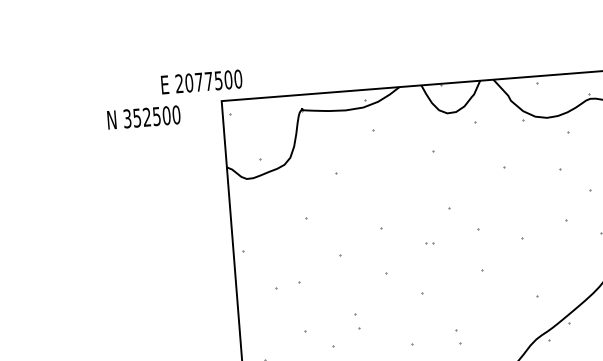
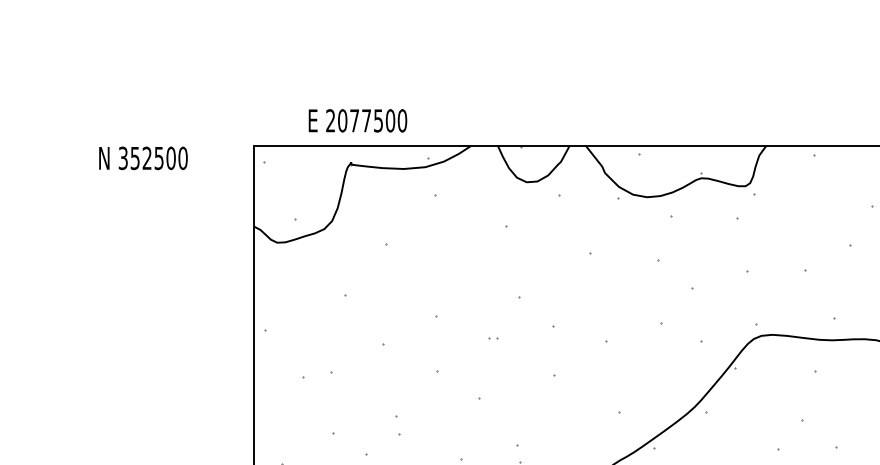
text: (201, 81) -> (357, 120), moved
text: (144, 117) -> (143, 158), moved

